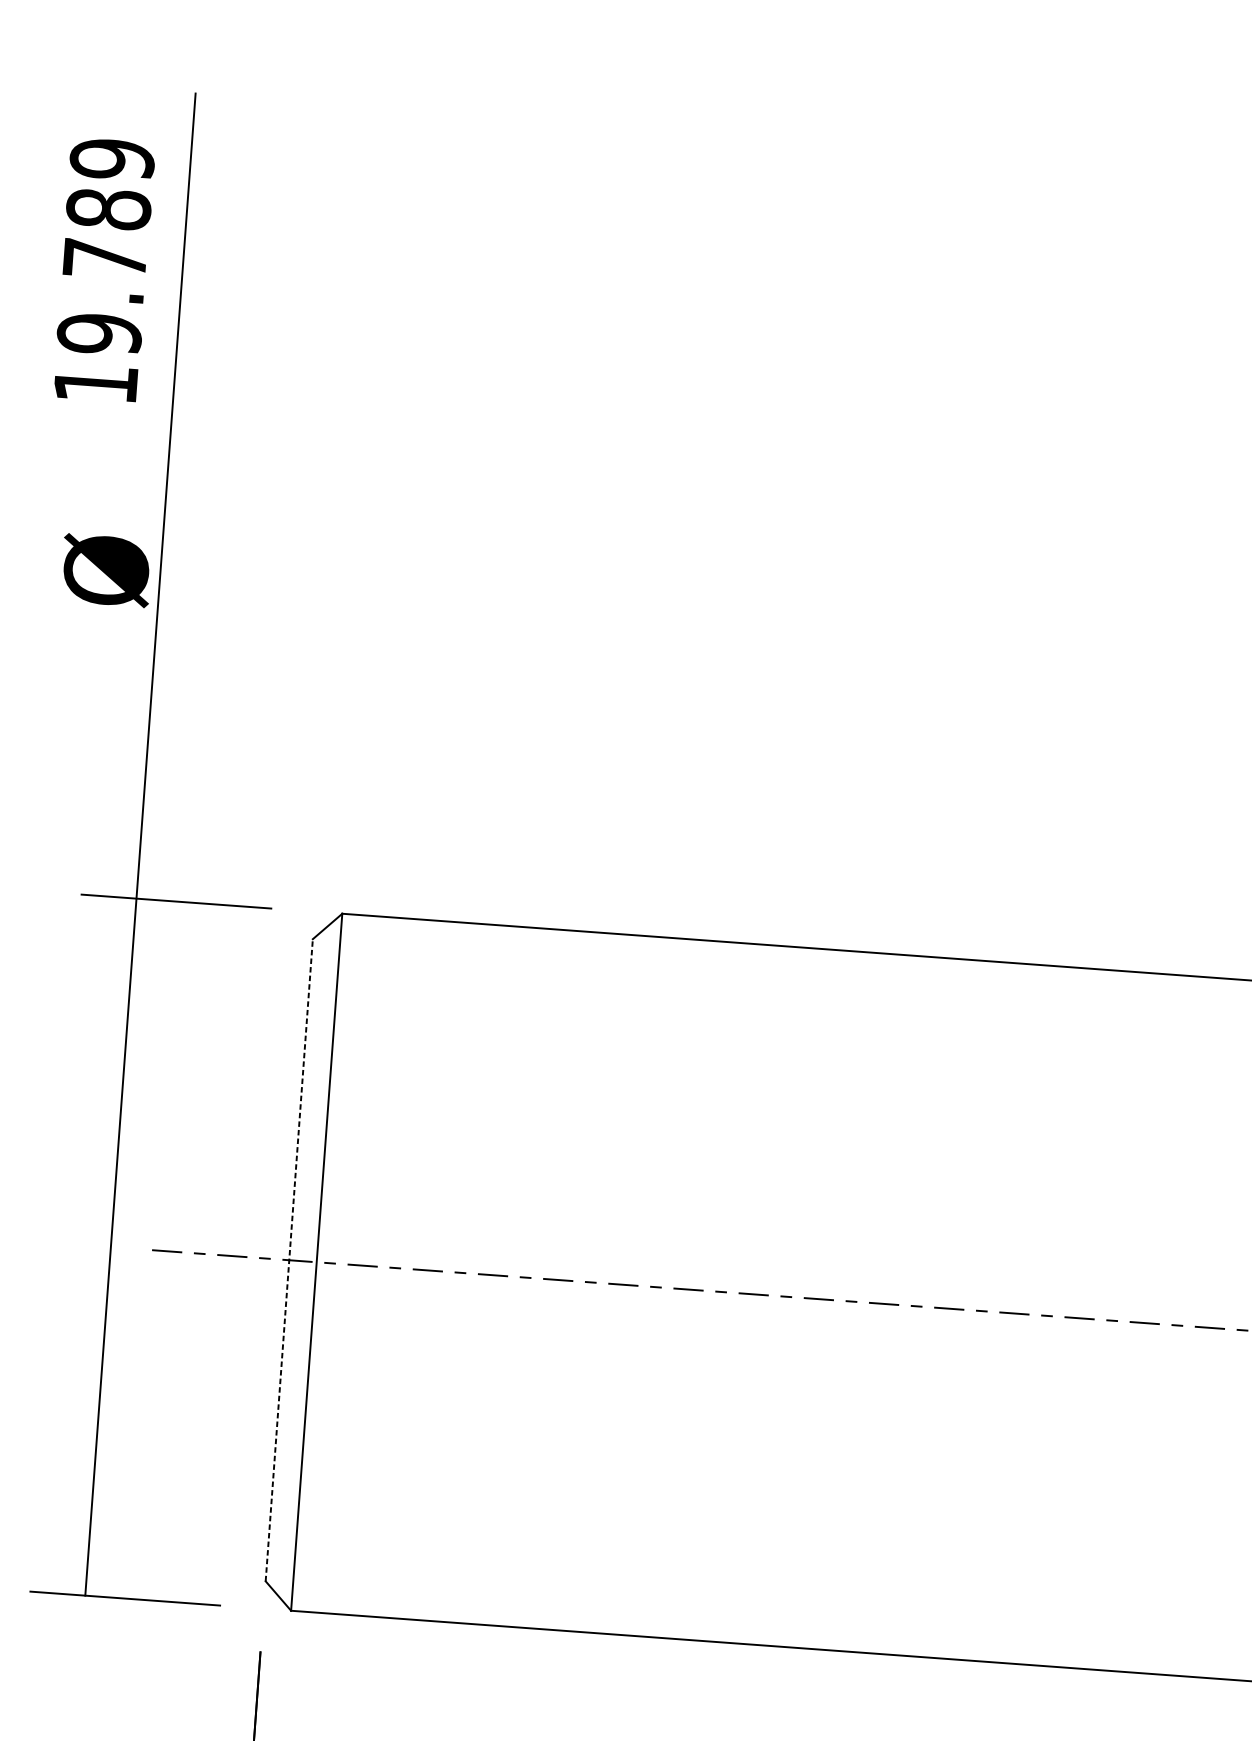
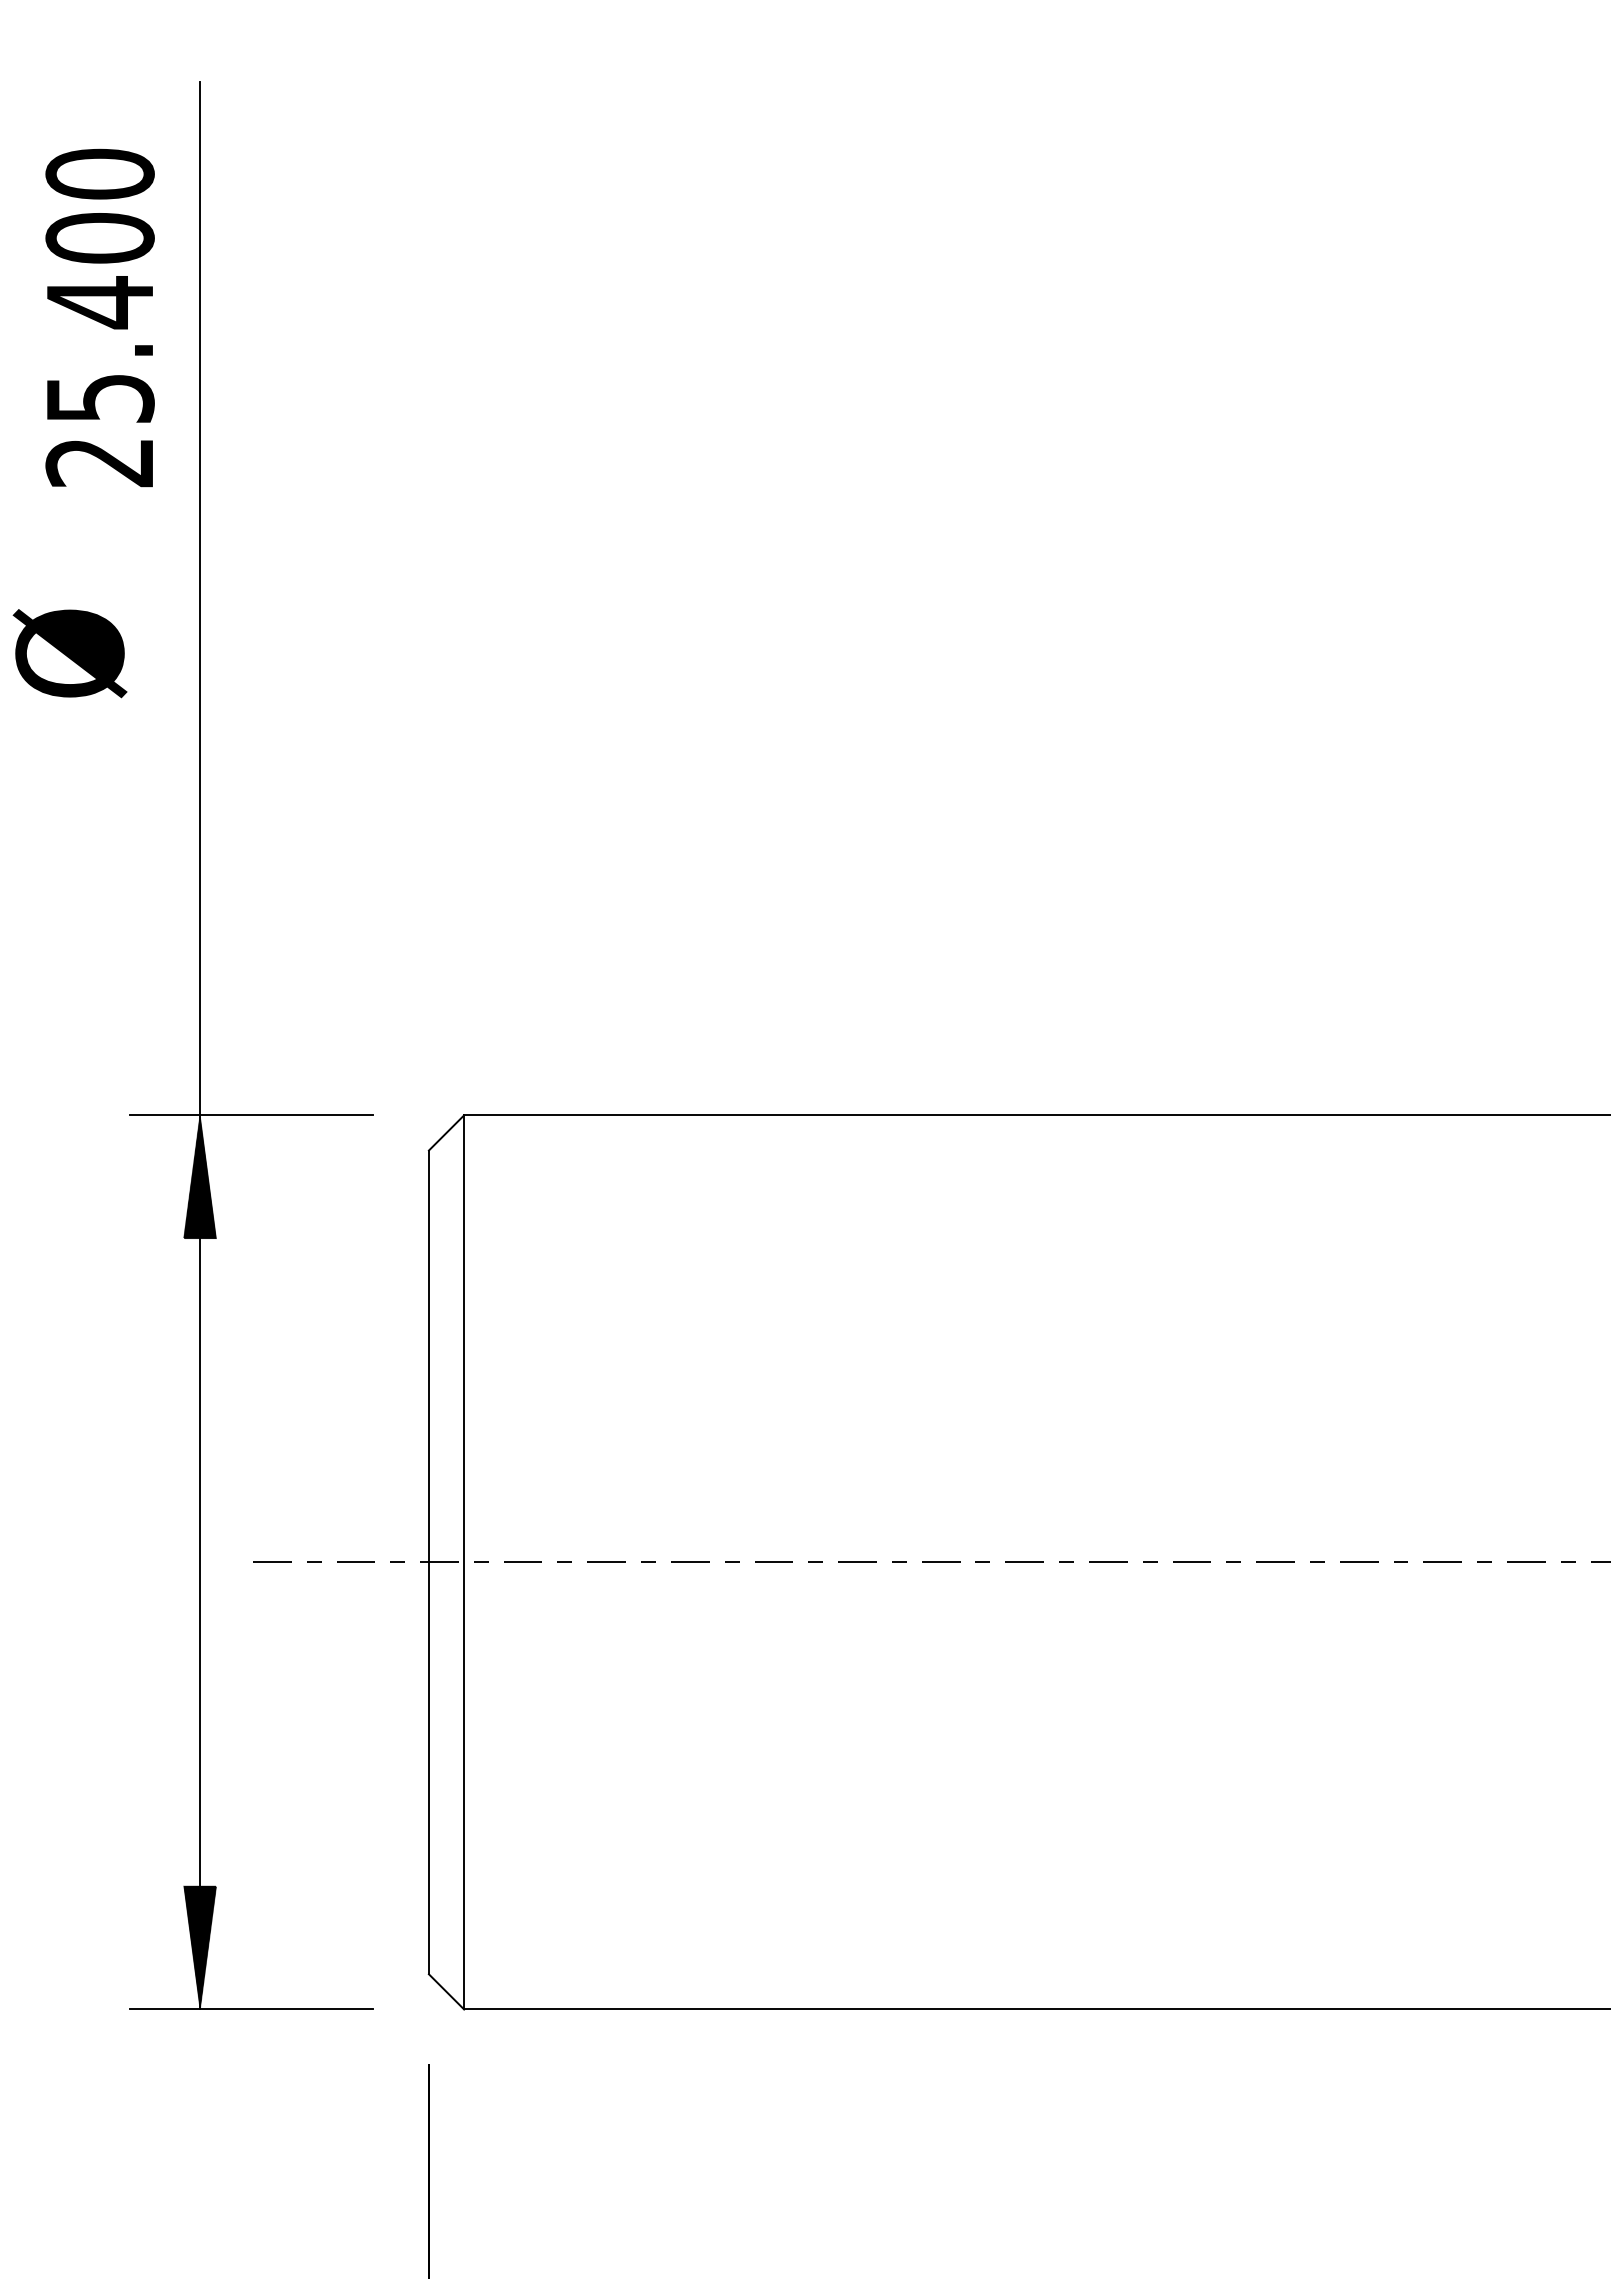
text: (103, 270) -> (99, 317), 19.789 -> 25.400
text: (106, 570) -> (69, 653), moved
hatch: (132, 947) -> (199, 1177), added
line: (288, 1260) -> (428, 1562), dashed -> solid
hatch: (88, 1547) -> (199, 1947), added

